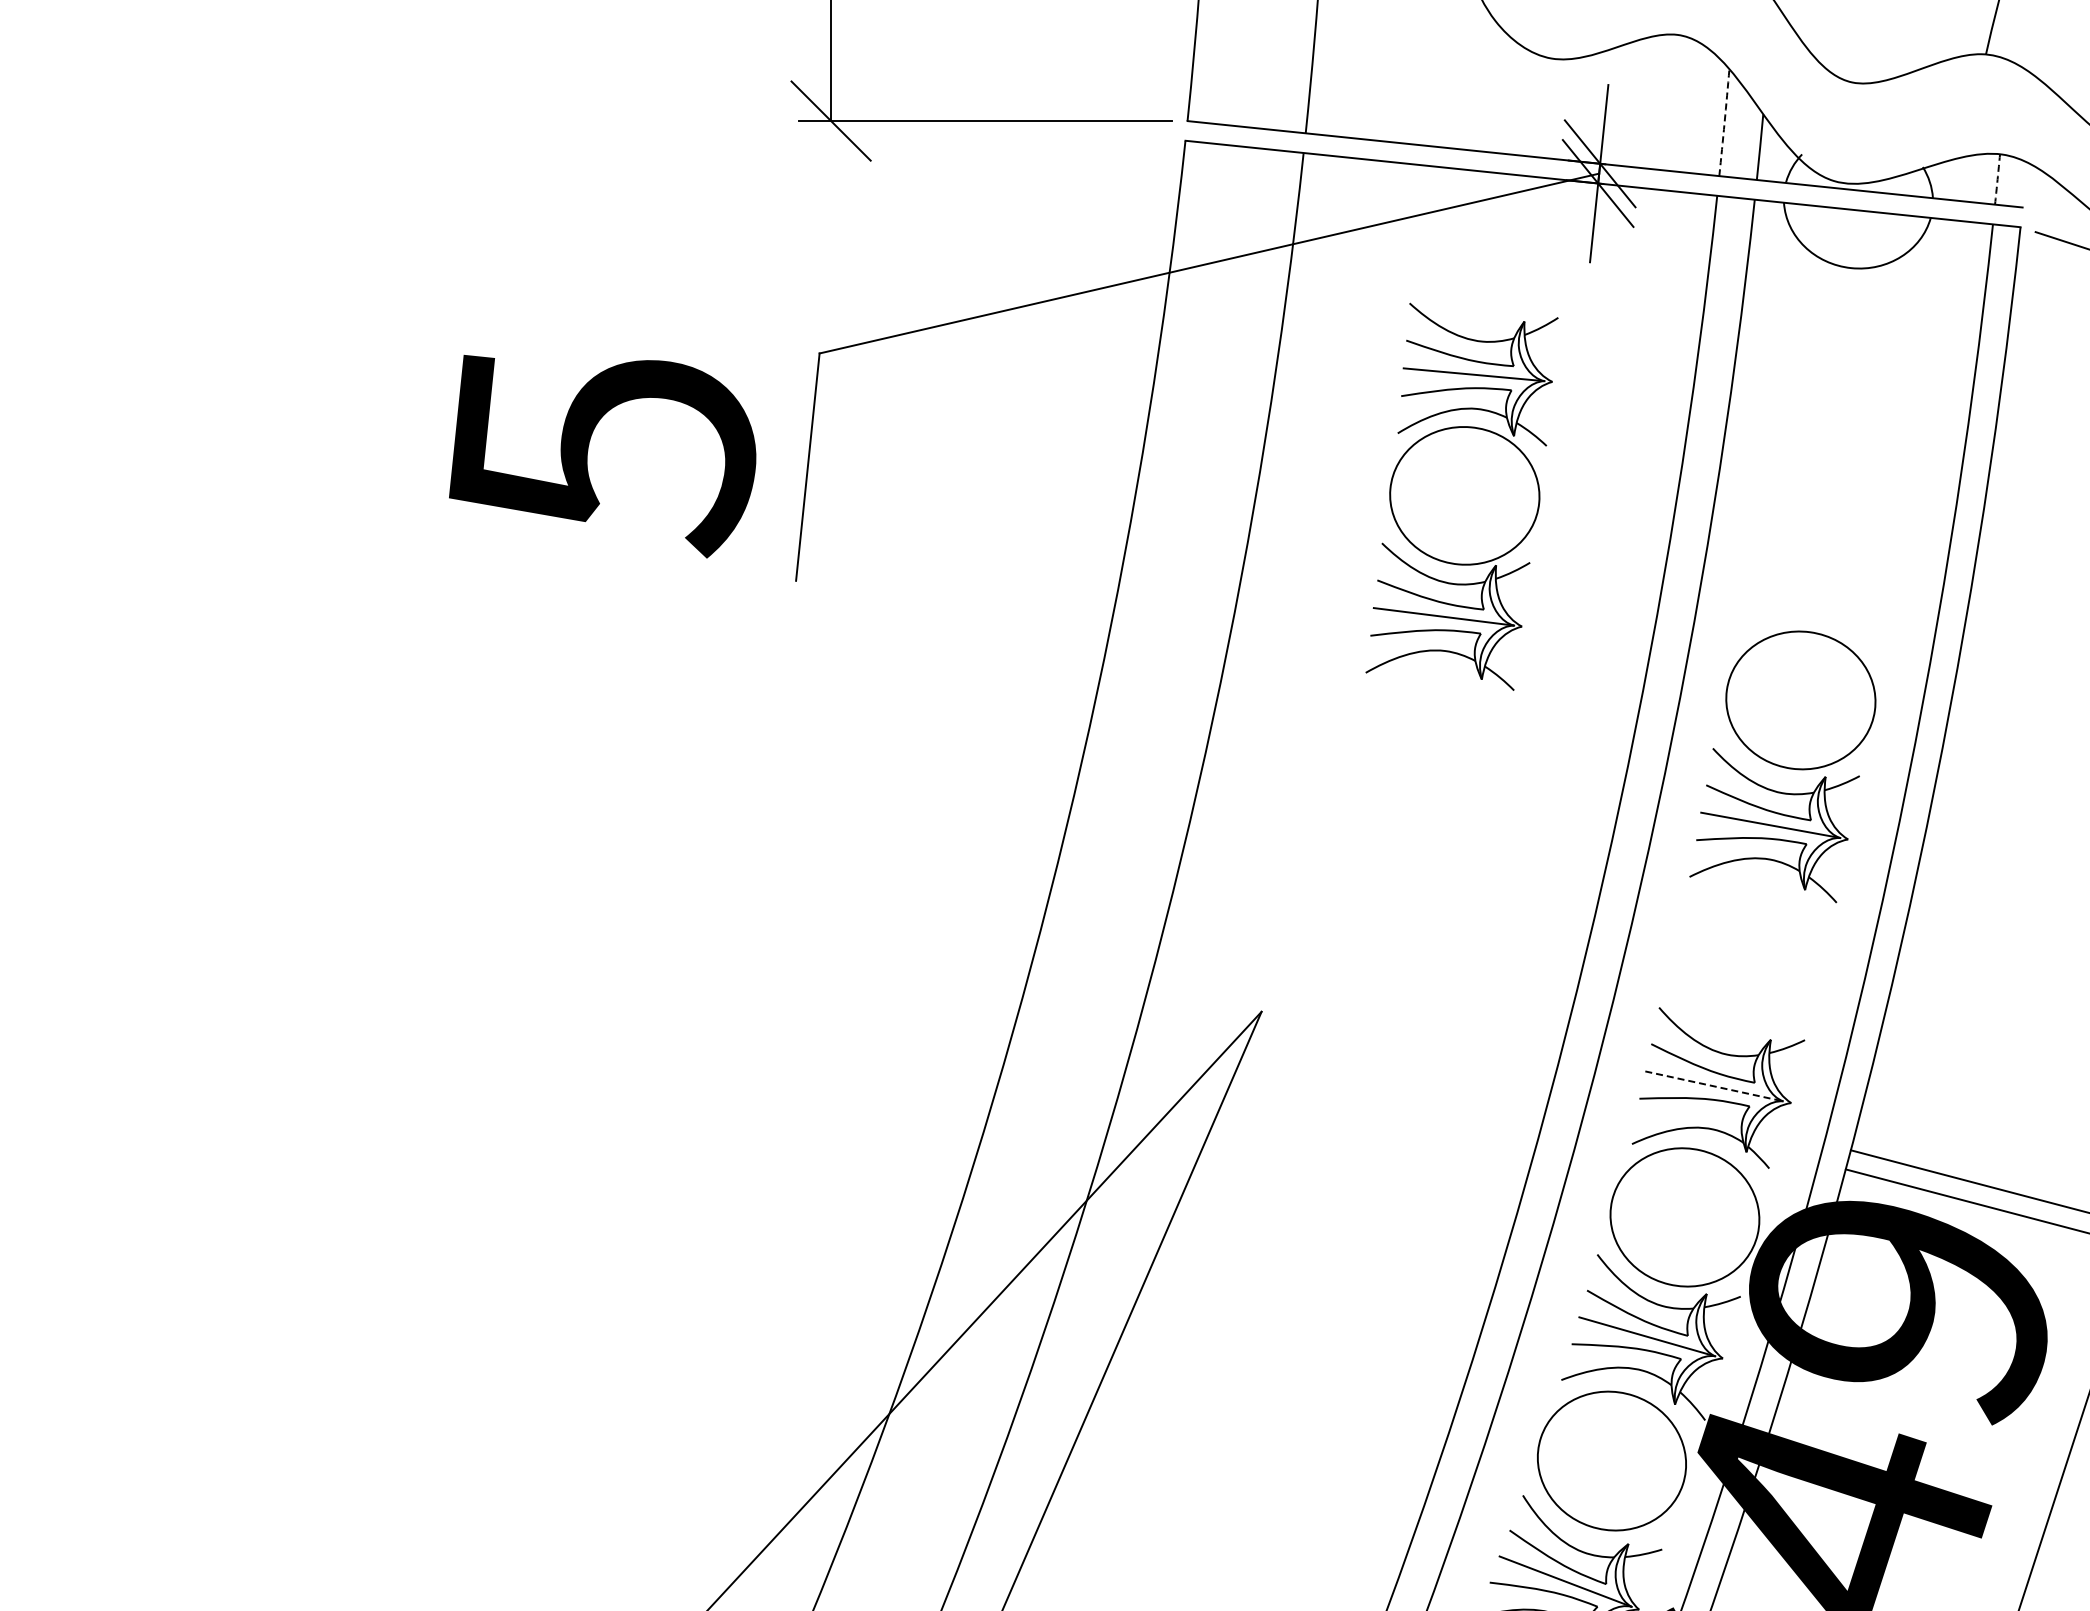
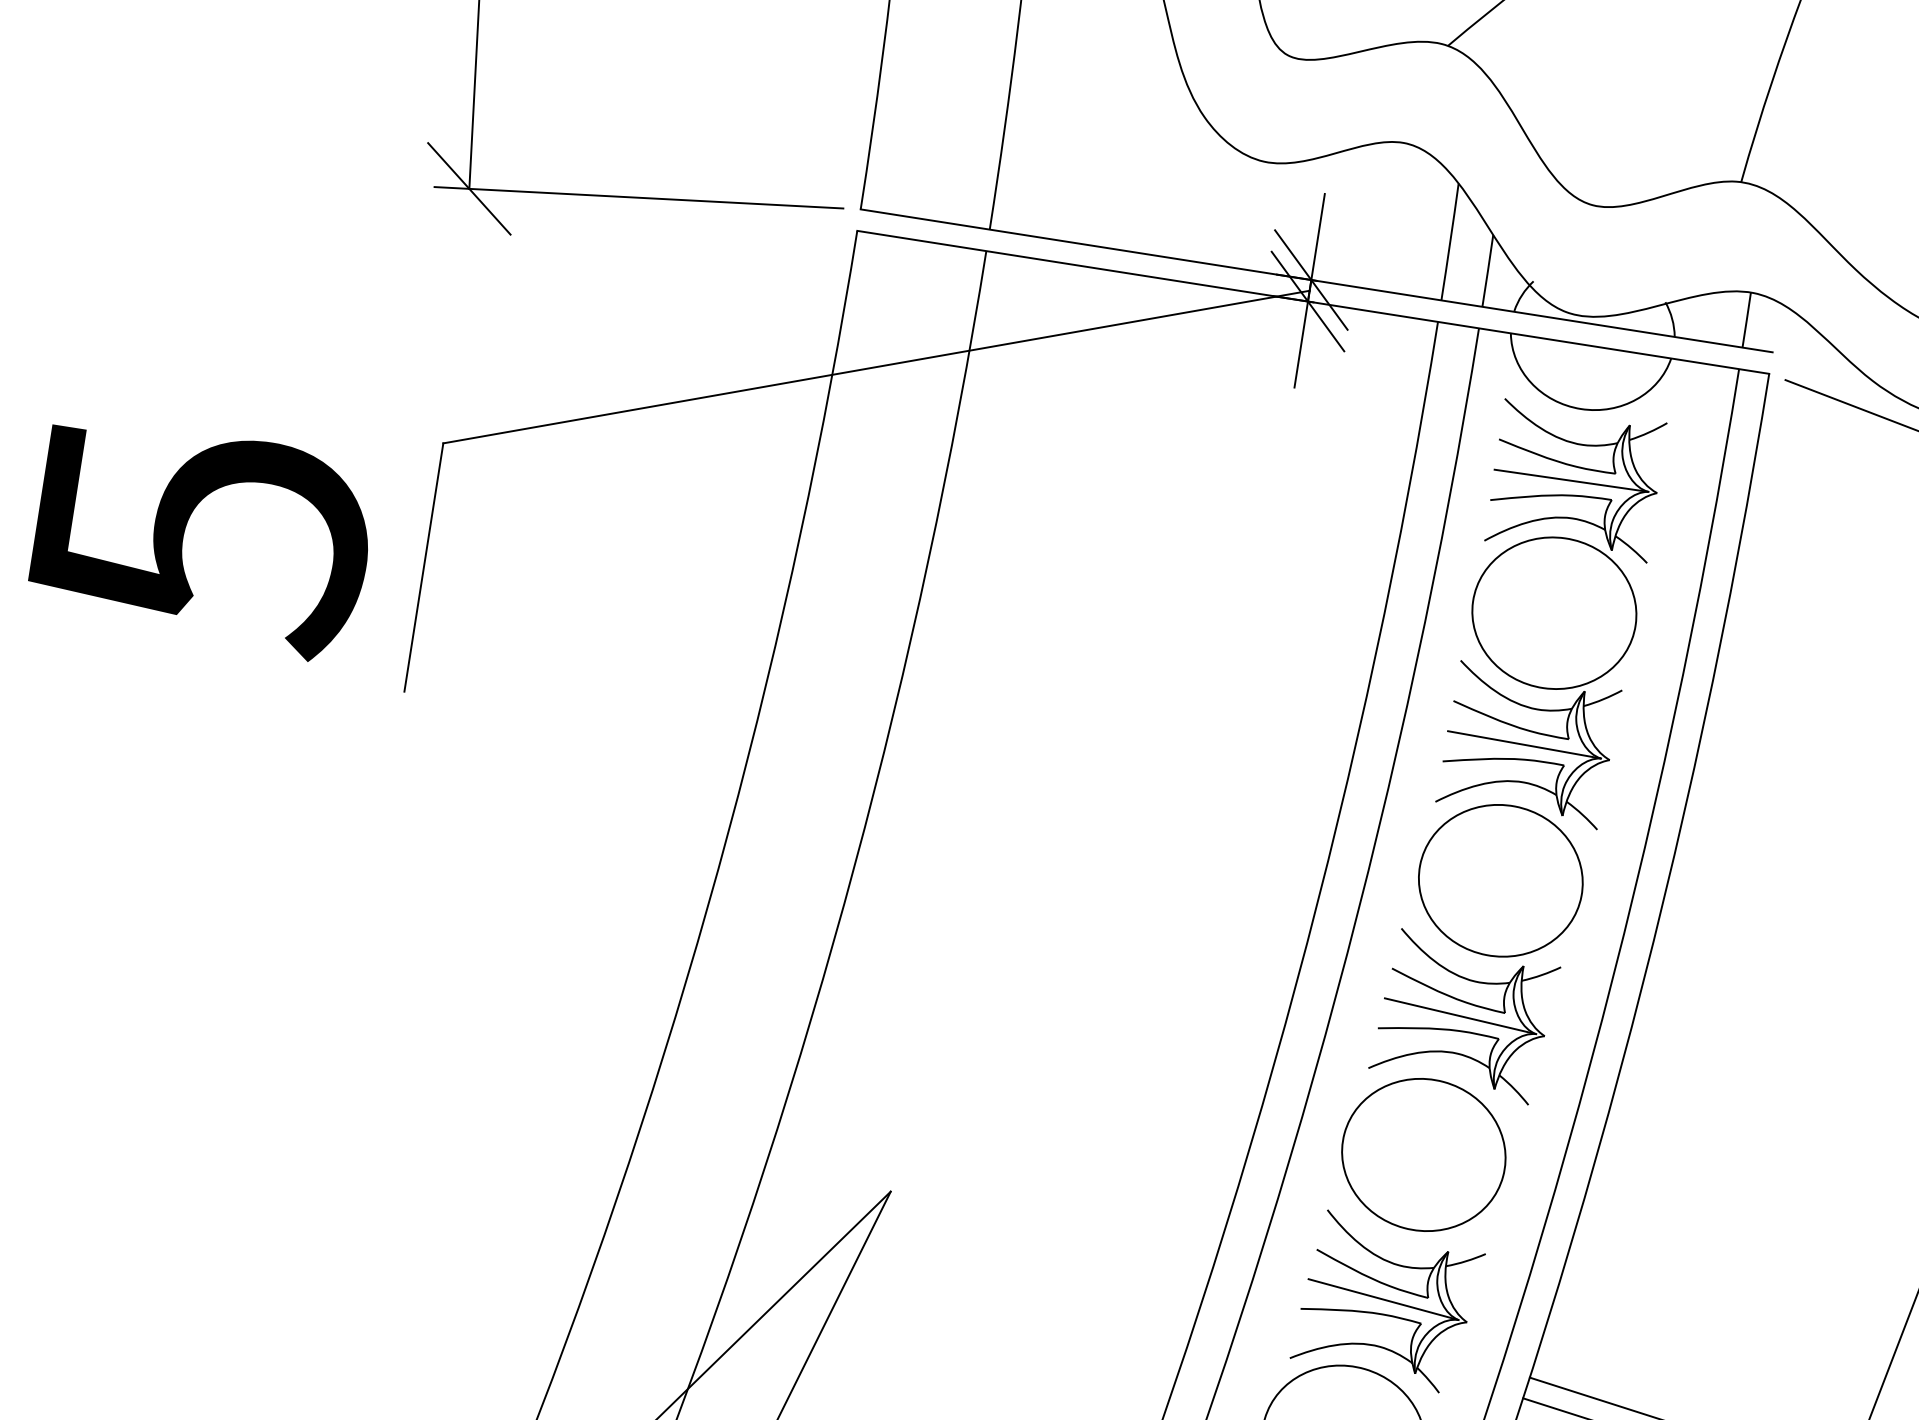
arc: (1724, 122) -> (1450, 241), dashed -> solid
arc: (1997, 179) -> (1746, 320), dashed -> solid
part: (1461, 496) -> (1550, 613), moved
part: (1743, 953) -> (1423, 1155), added
line: (1714, 1086) -> (1383, 1299), dashed -> solid

